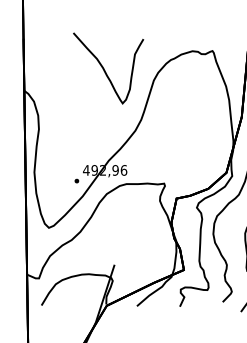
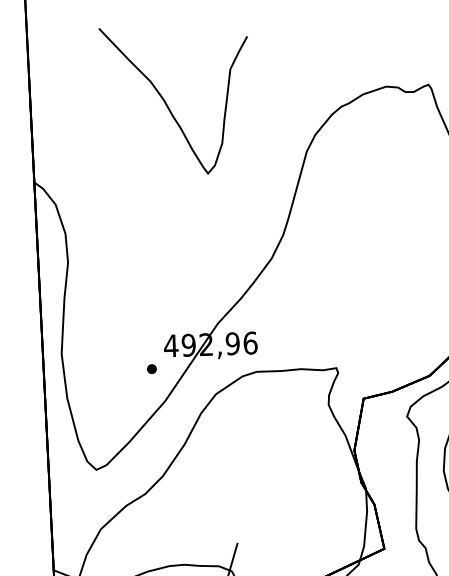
curve: (105, 70) -> (169, 105), moved

